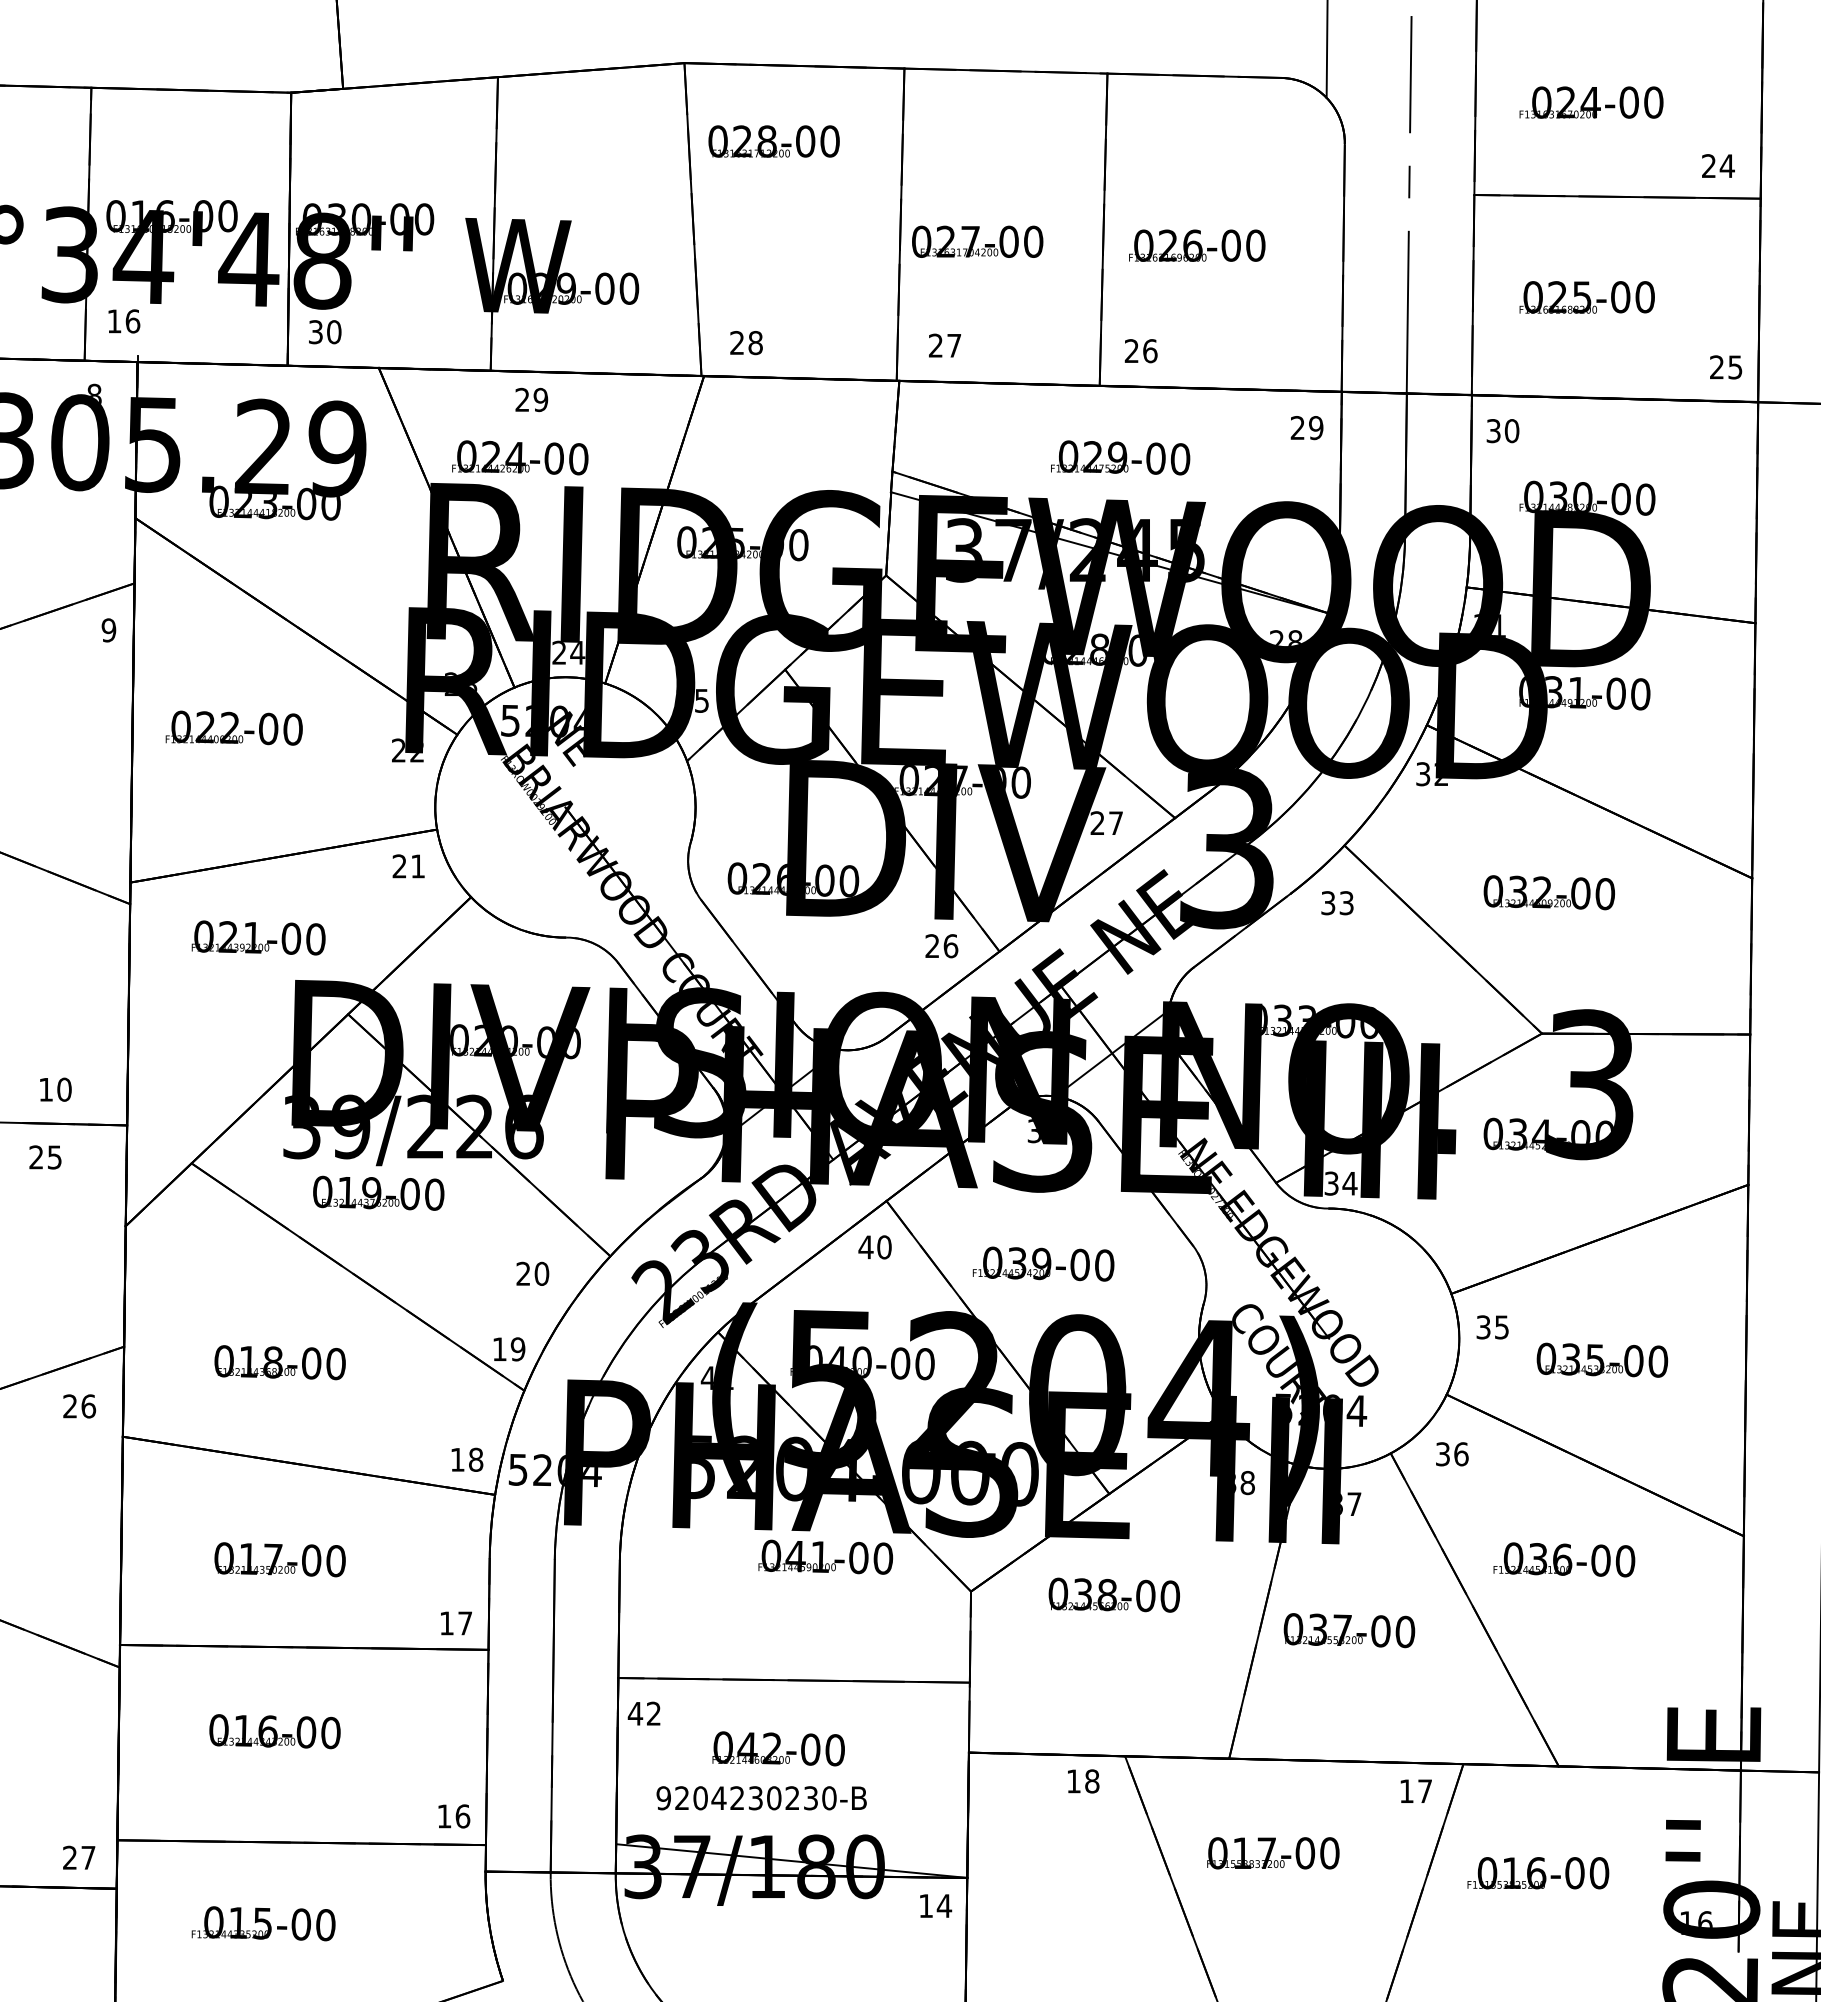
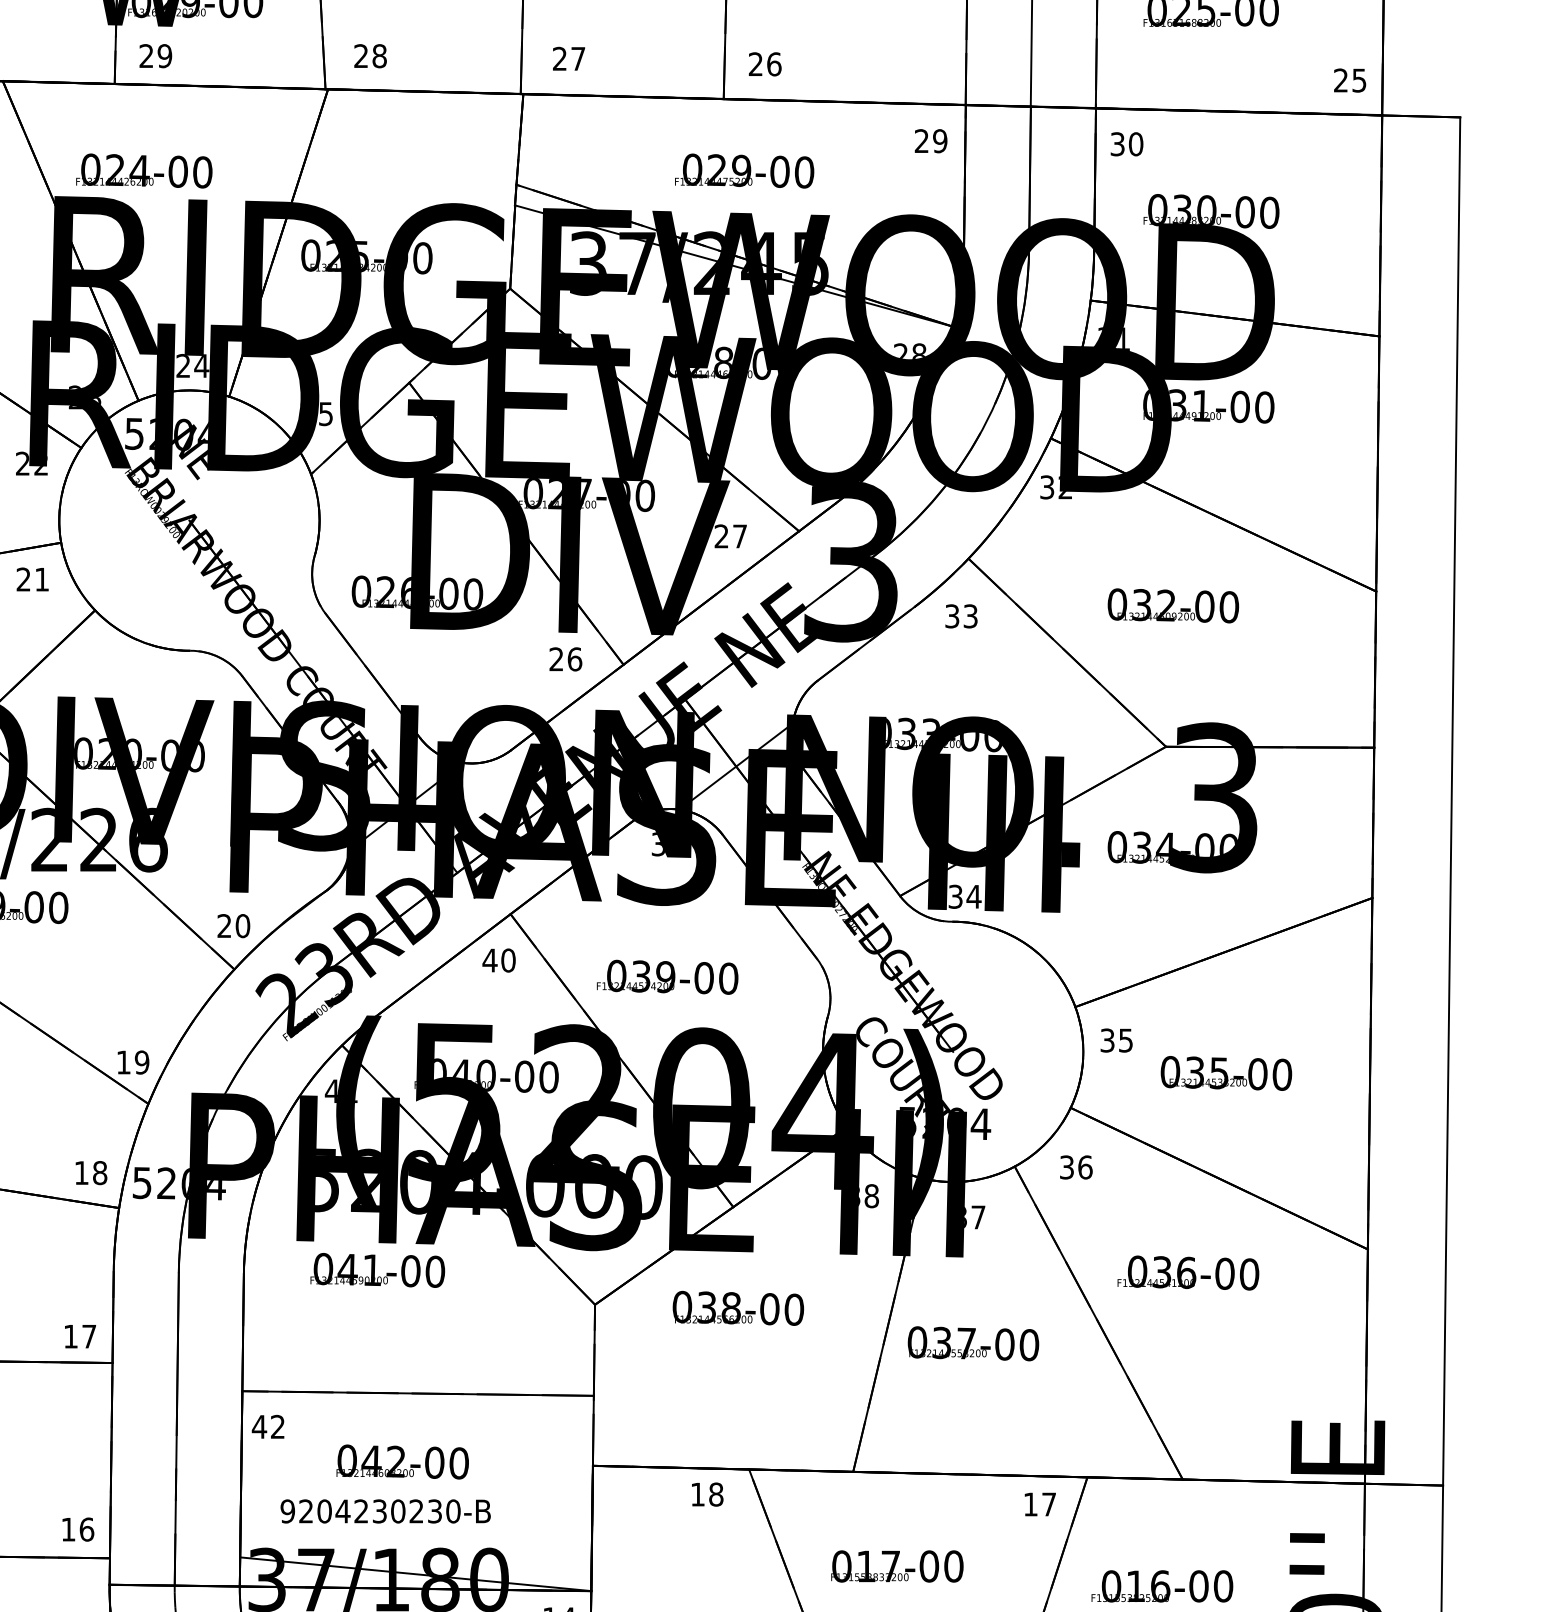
text: (531, 399) -> (155, 55), moved
text: (532, 1273) -> (233, 925), moved
text: (825, 1556) -> (377, 1269), moved

